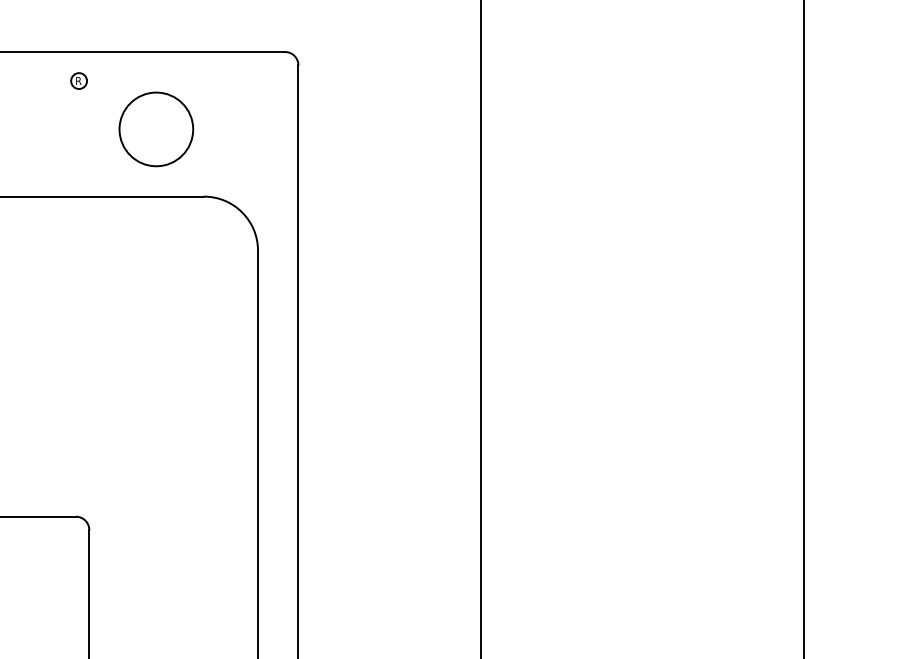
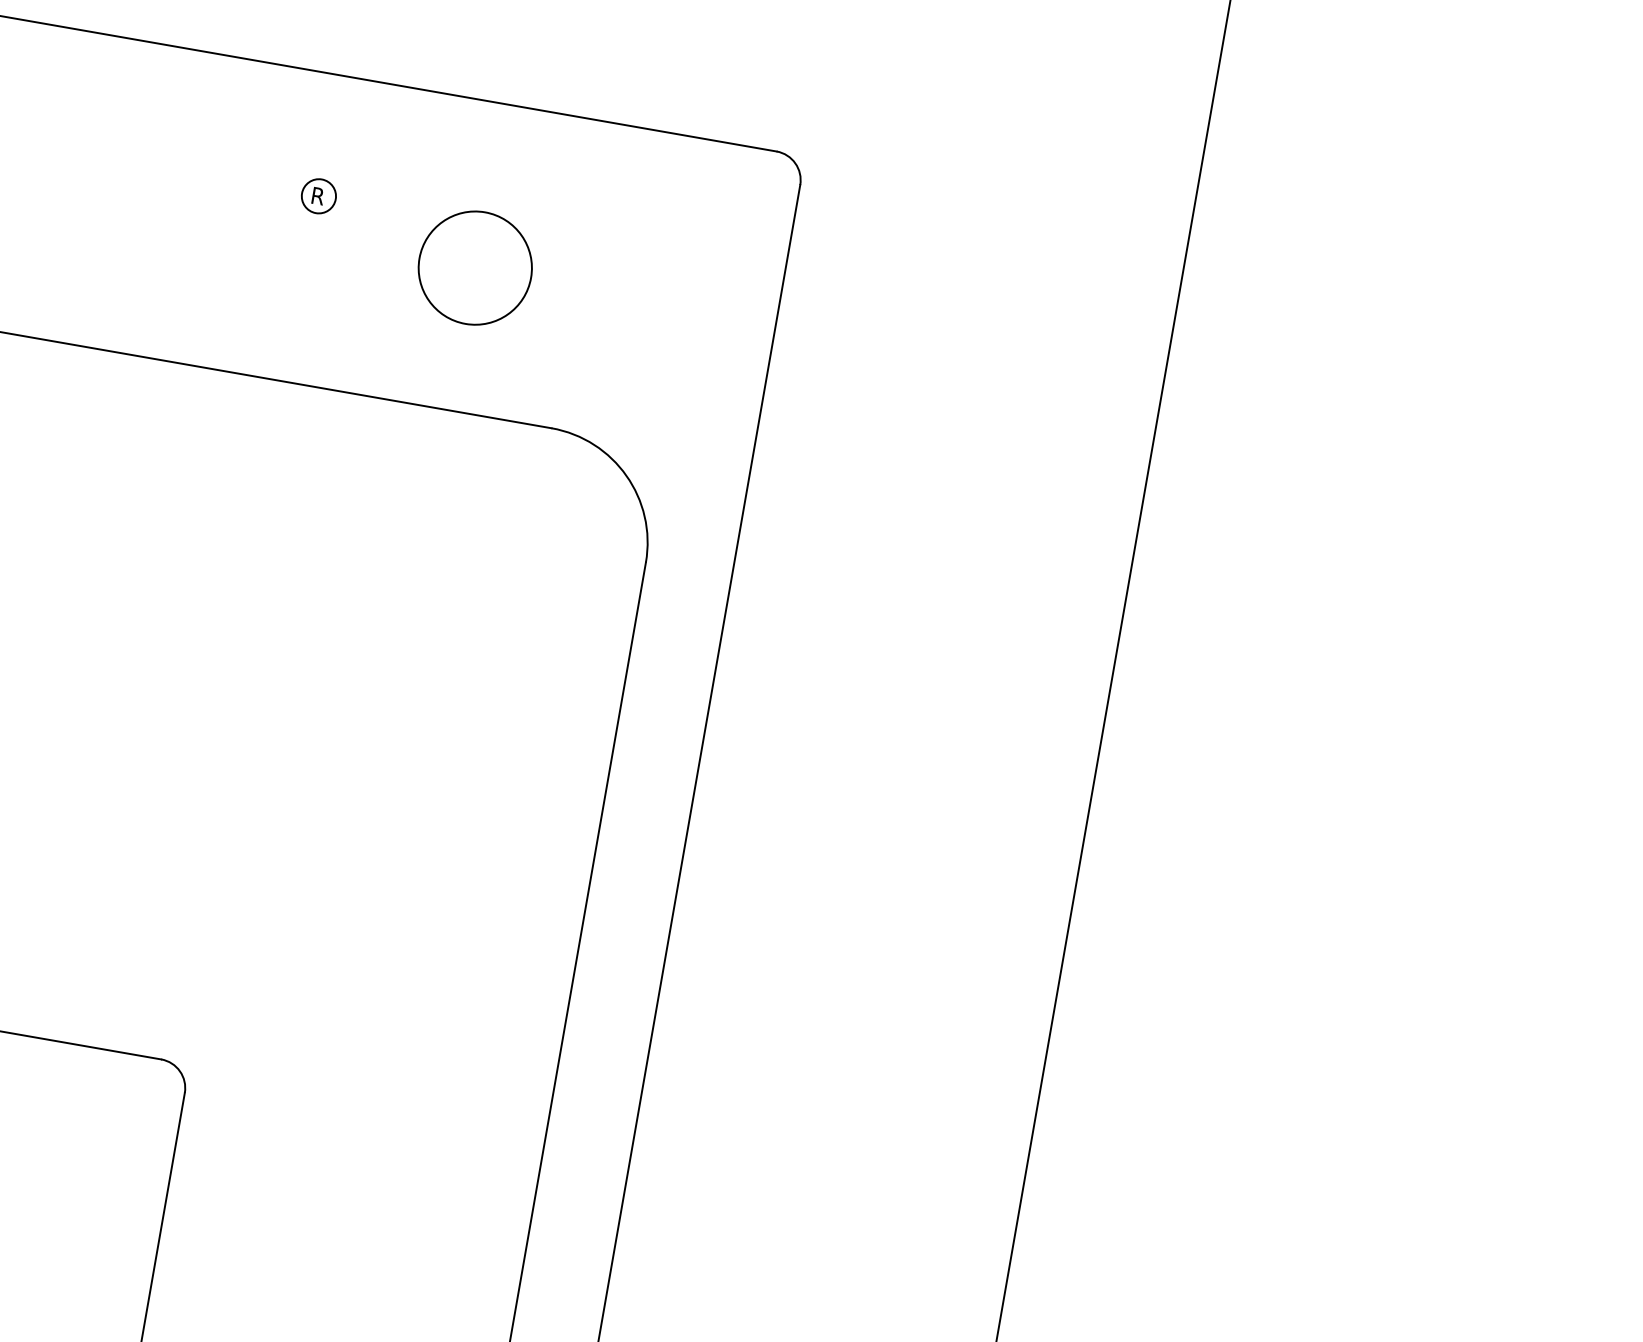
part: (78, 80) -> (317, 194), moved
circle: (156, 129) -> (475, 268), size x0.71

